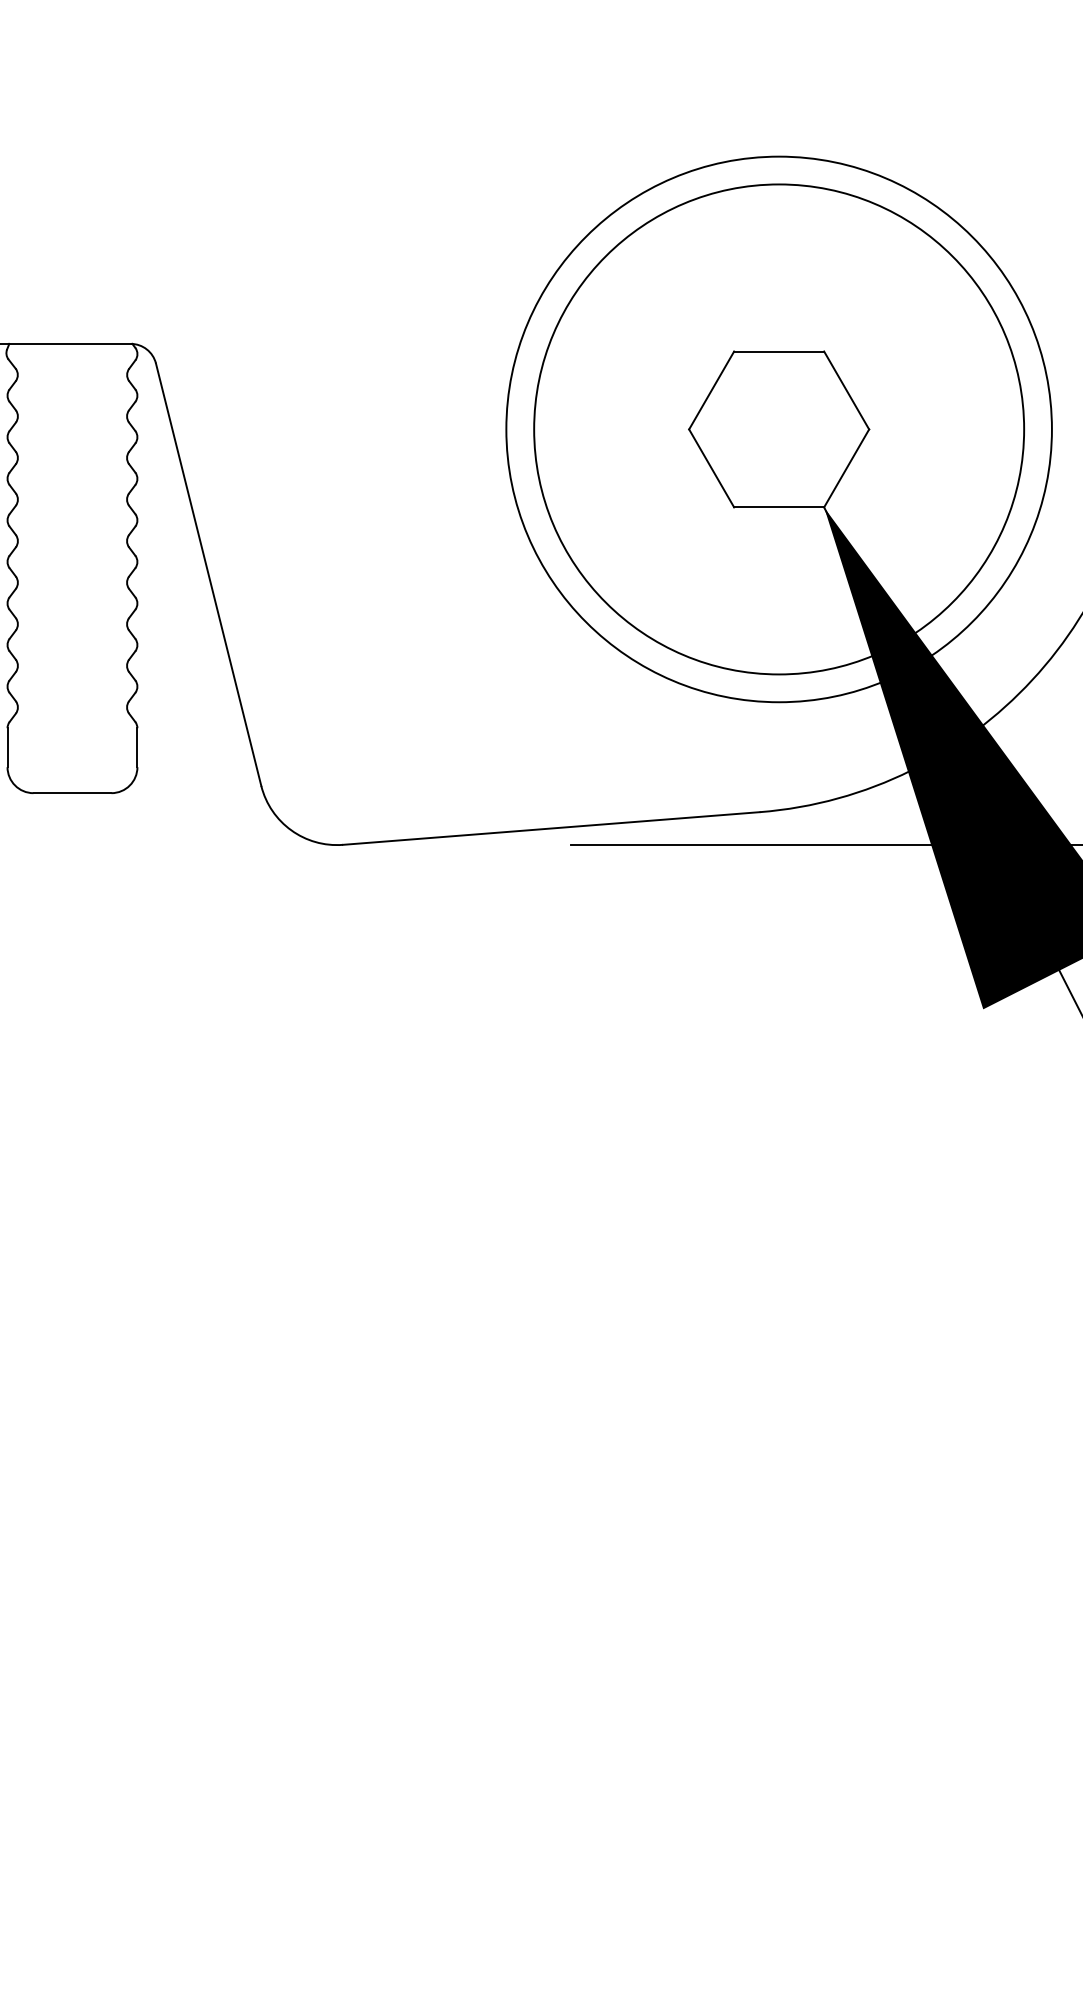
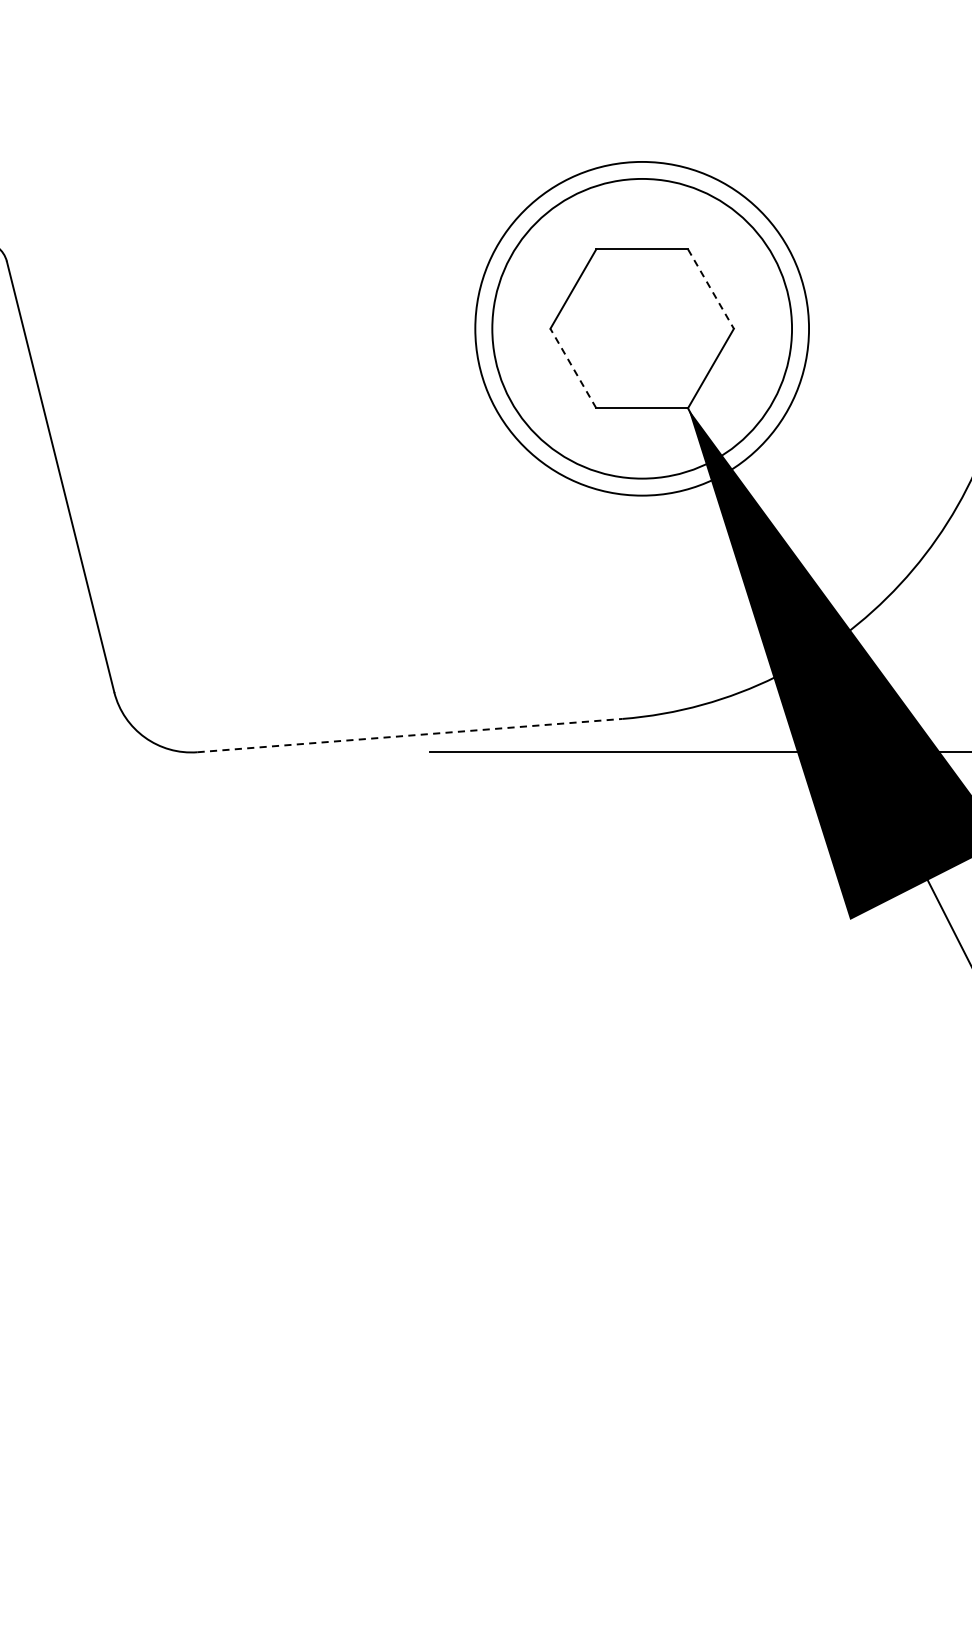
line: (846, 390) -> (710, 289), solid -> dashed
circle: (778, 429) -> (641, 328), size x0.6
circle: (779, 429) -> (642, 328), size x0.6
line: (711, 467) -> (573, 367), solid -> dashed
line: (551, 828) -> (410, 735), solid -> dashed

